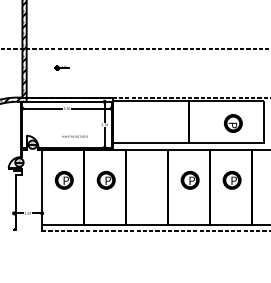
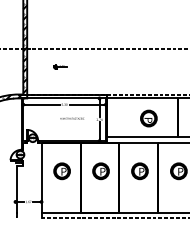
part: (157, 123) -> (148, 118), added
text: (74, 136) -> (71, 118), moved
part: (147, 179) -> (139, 170), added

